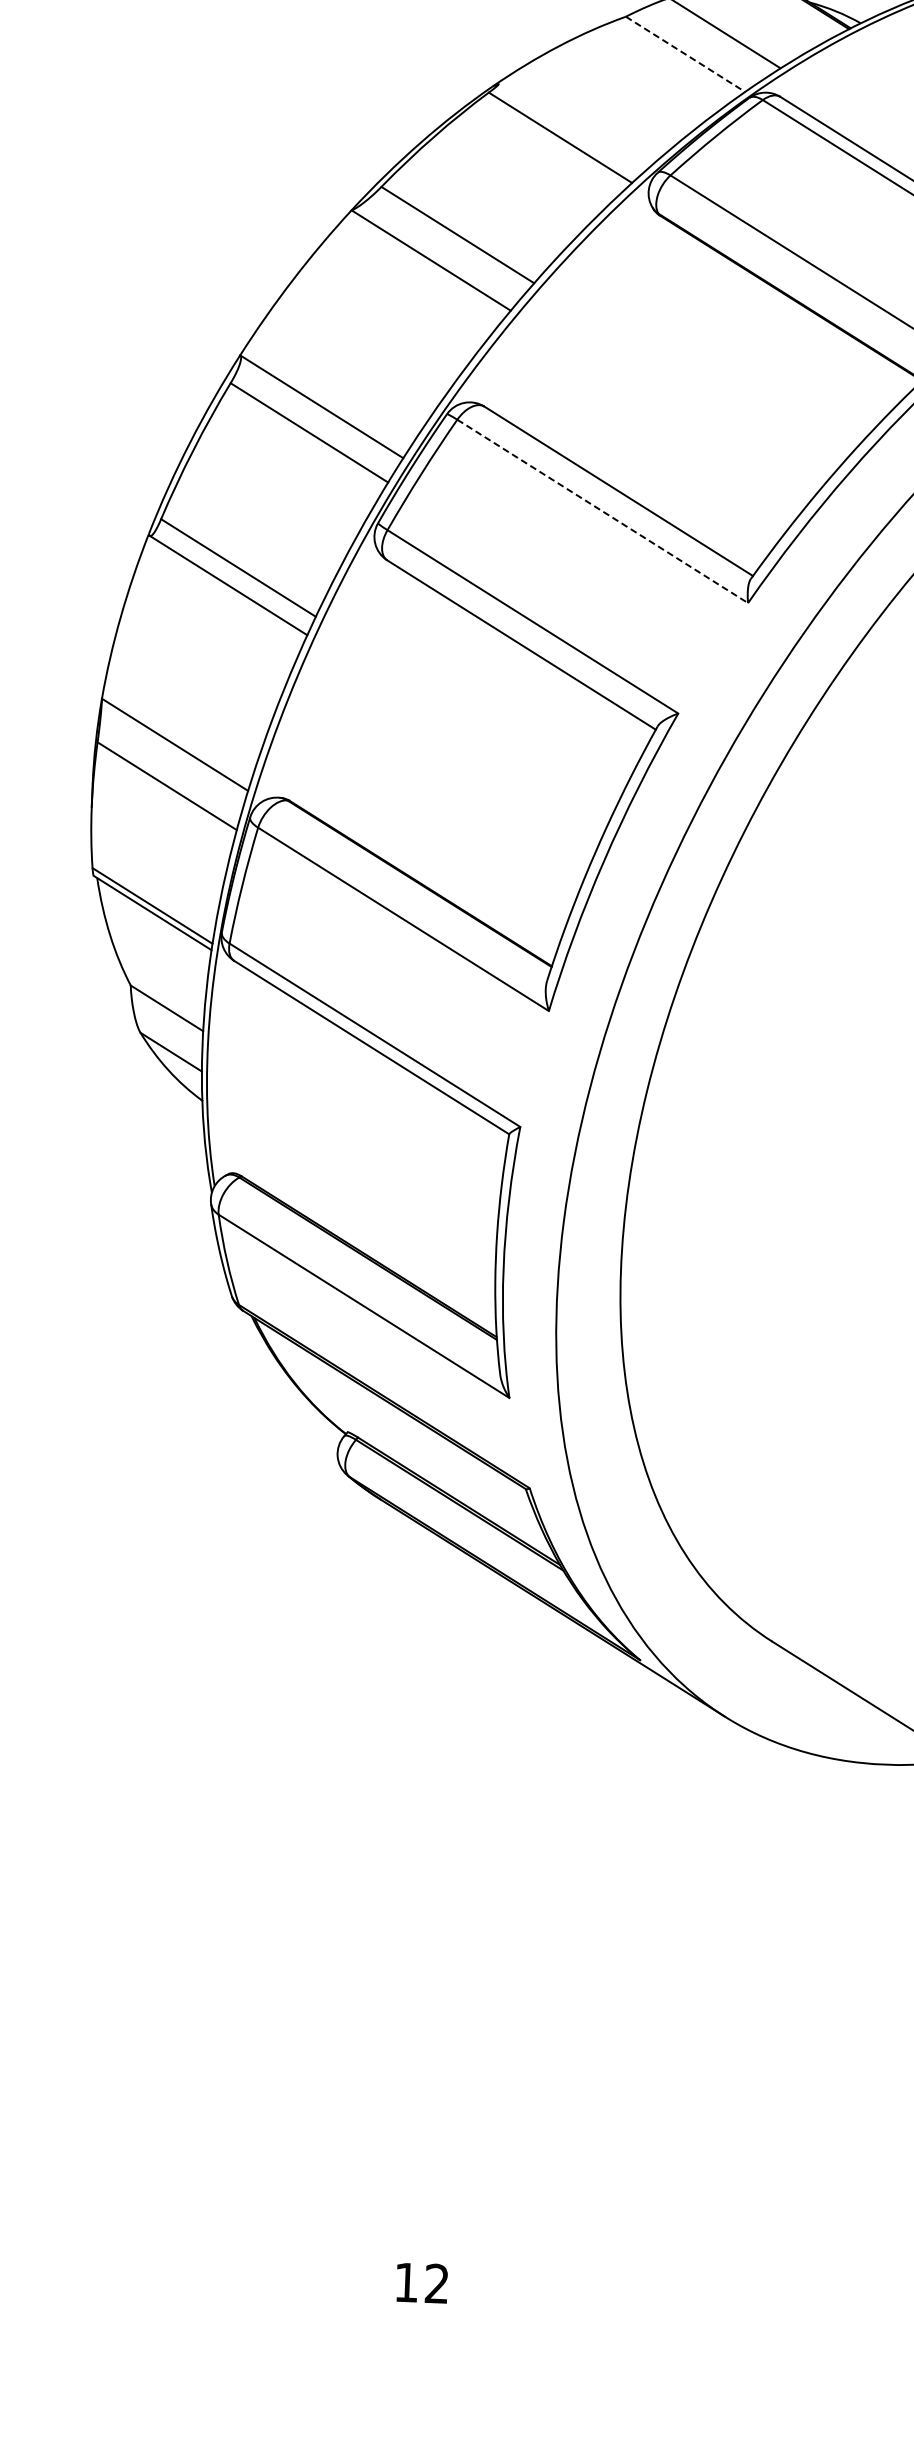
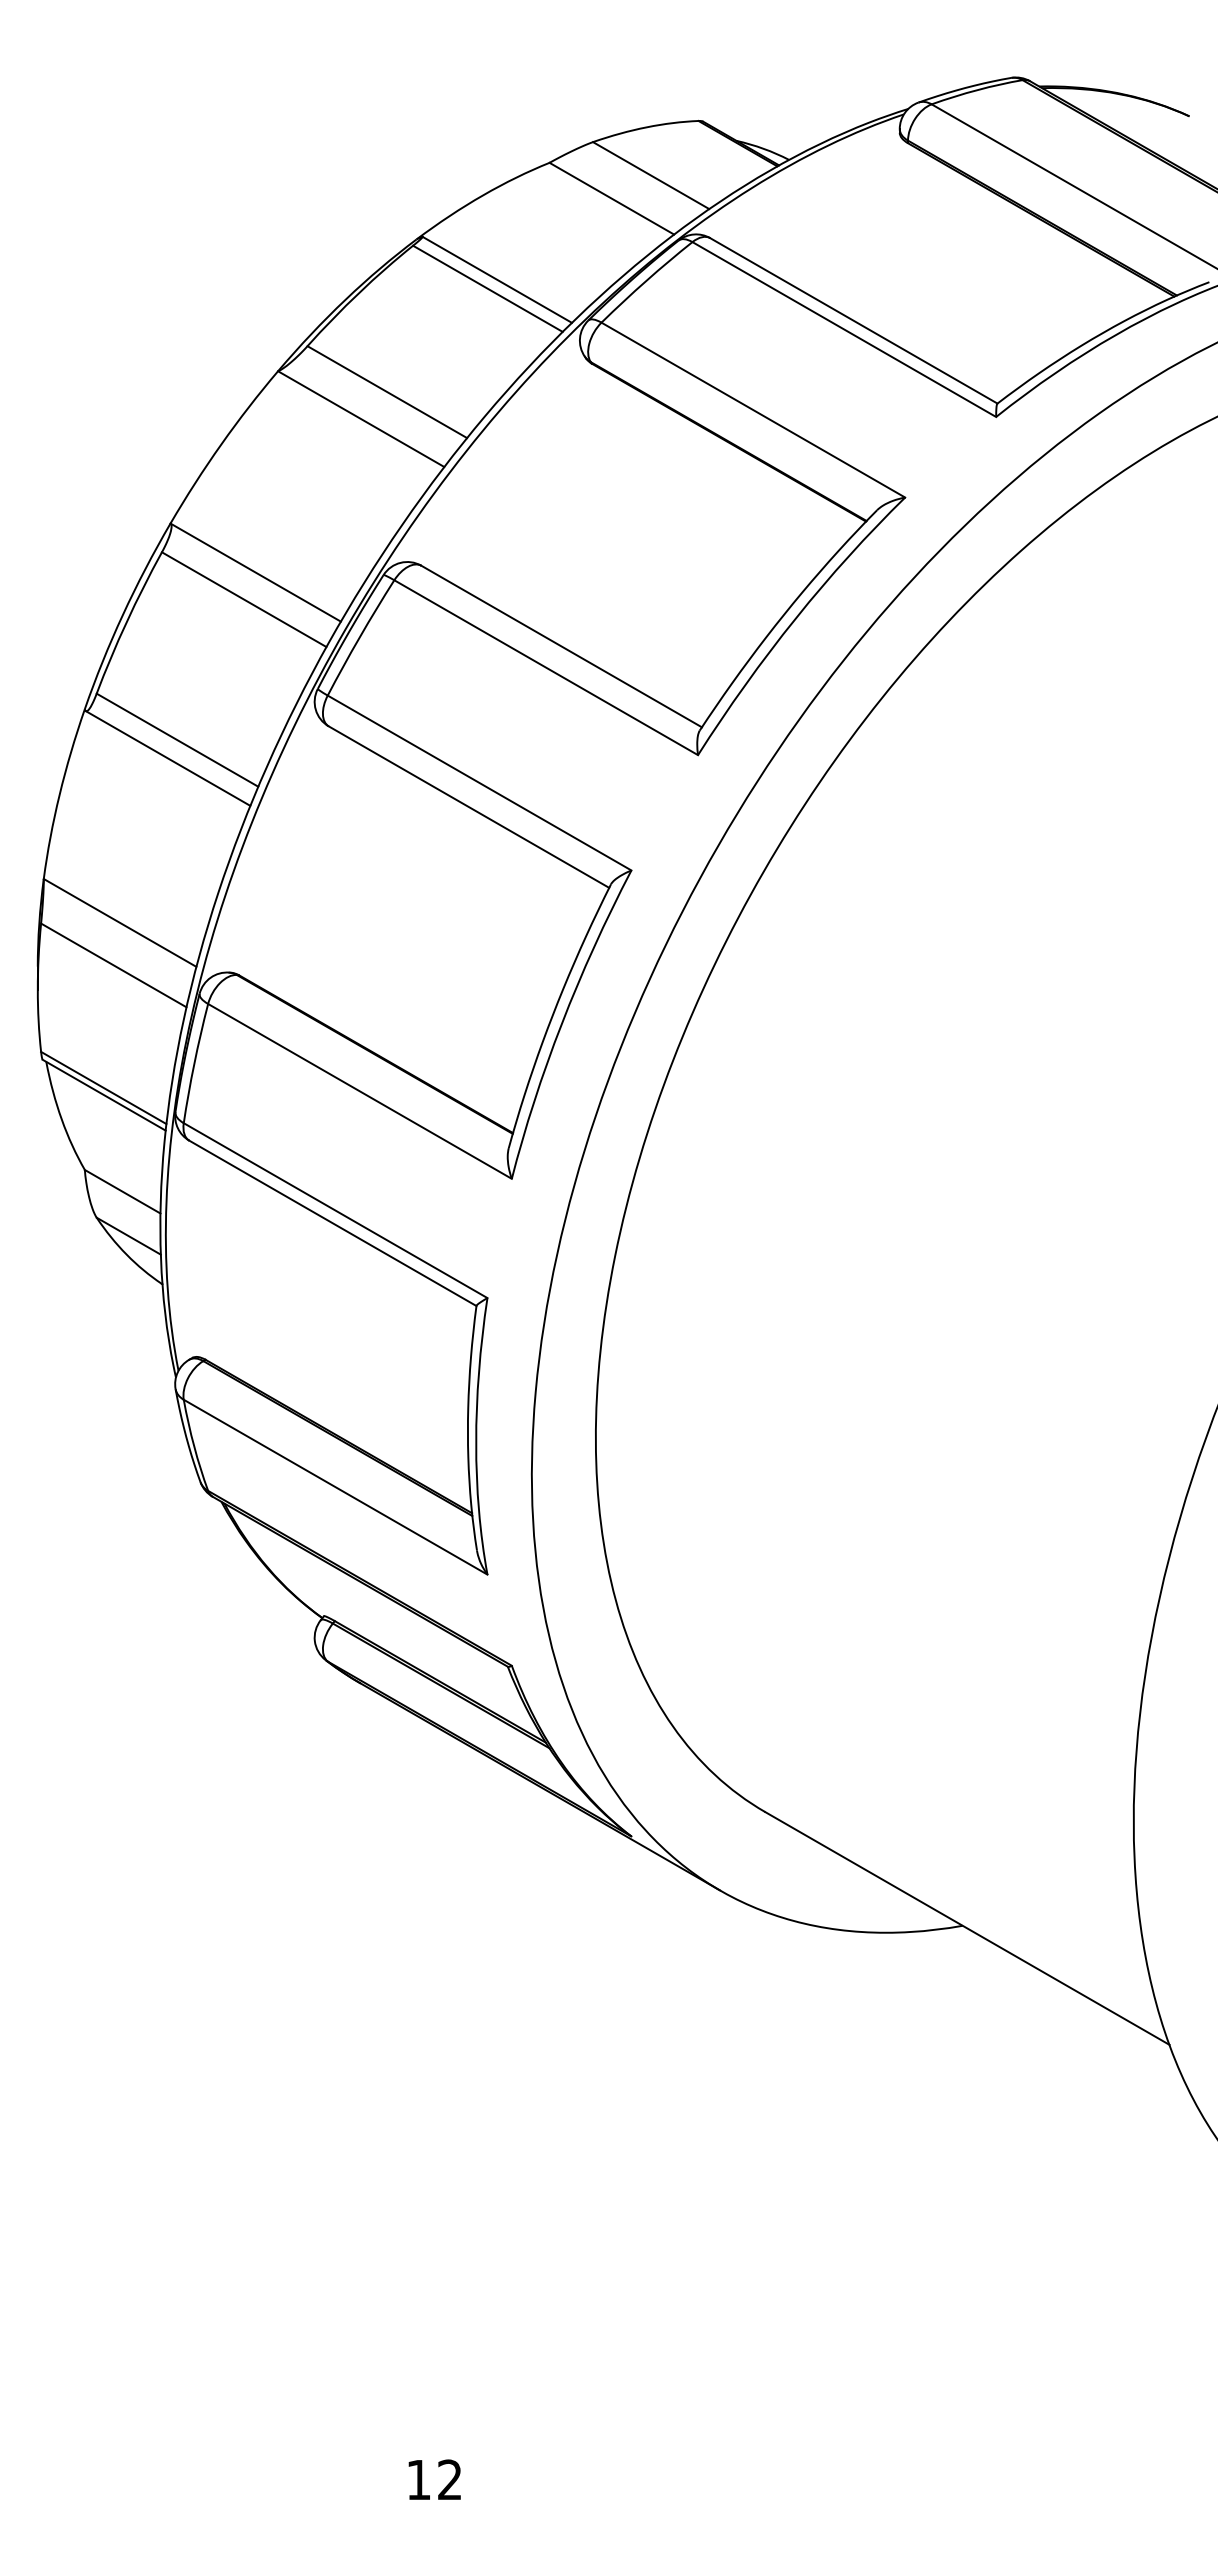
line: (685, 54) -> (611, 198), dashed -> solid
line: (569, 129) -> (496, 279), added
line: (603, 511) -> (546, 667), dashed -> solid

